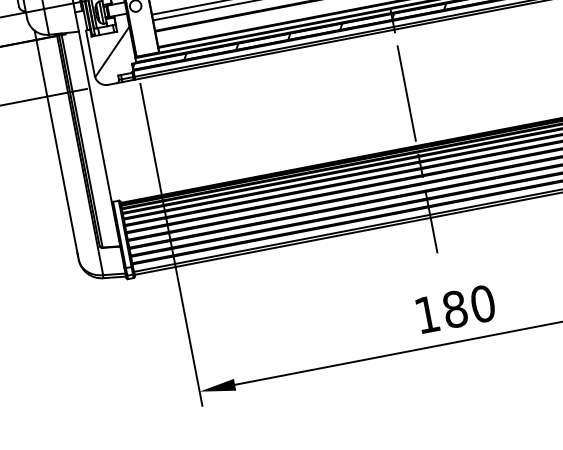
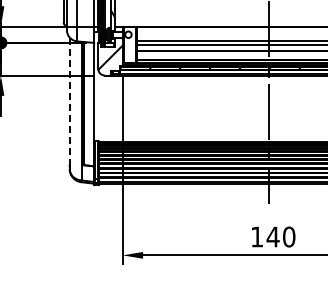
line: (55, 141) -> (69, 101), solid -> dashed
text: (453, 308) -> (272, 236), 180 -> 140

